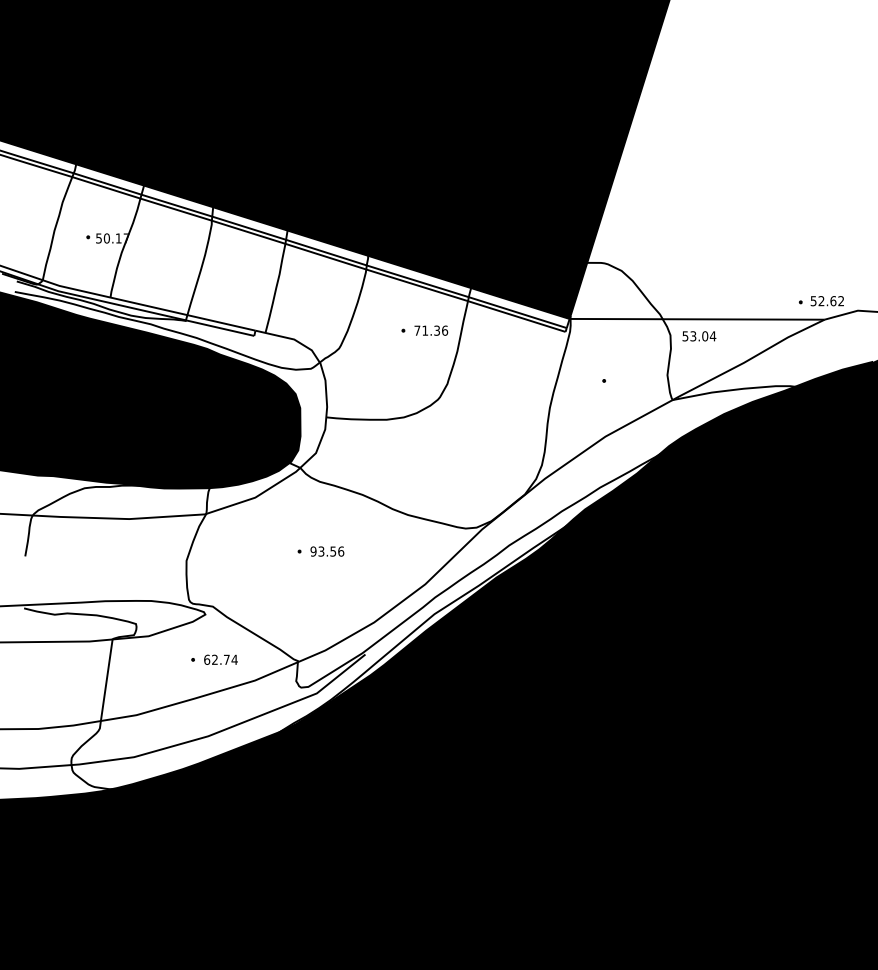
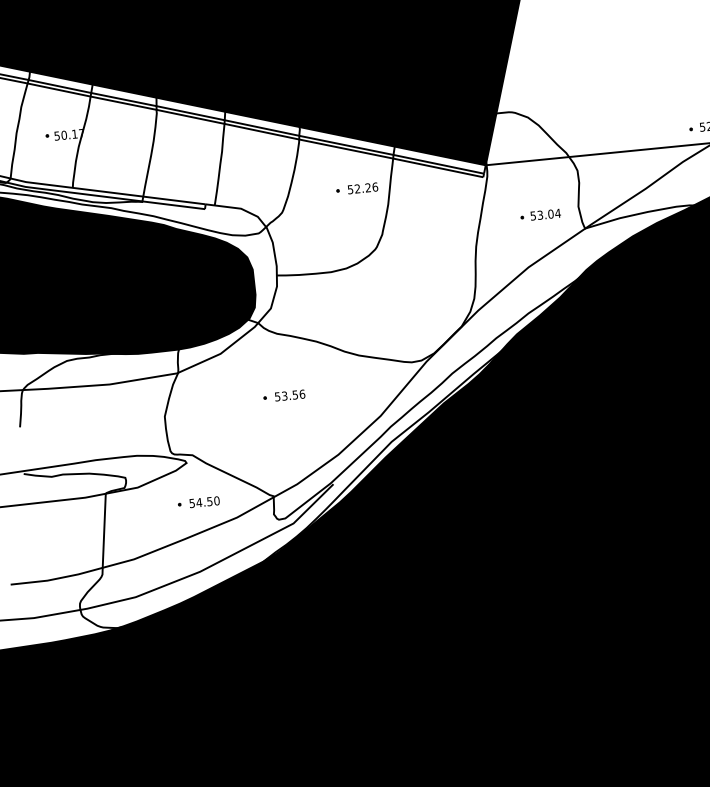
text: (426, 330) -> (358, 188), 71.36 -> 52.26
text: (699, 336) -> (545, 214), moved
text: (313, 551) -> (277, 396), 93.56 -> 53.56
text: (220, 659) -> (204, 501), 62.74 -> 54.50

